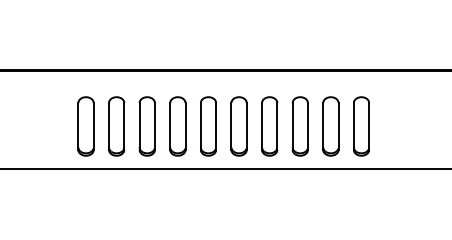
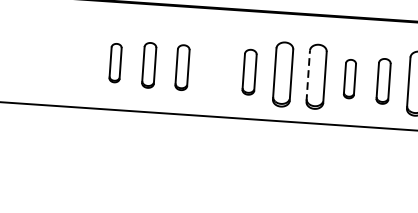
line: (262, 125) -> (308, 75), solid -> dashed
part: (85, 126) -> (115, 63), size x0.6
part: (116, 126) -> (148, 65), size x0.7
part: (146, 126) -> (181, 67), size x0.7
part: (177, 126) -> (215, 69), removed
part: (208, 126) -> (249, 72), size x0.7
part: (299, 126) -> (349, 79), size x0.6
part: (330, 126) -> (383, 81), size x0.7

